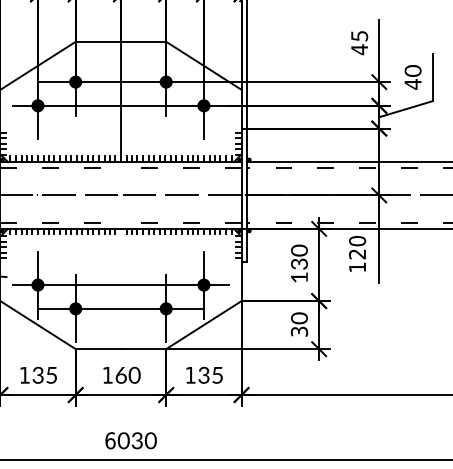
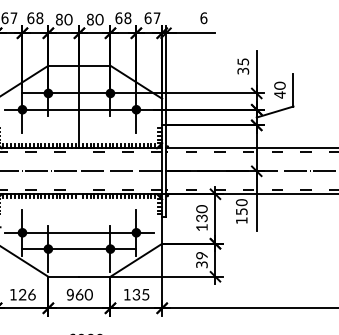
text: (359, 48) -> (243, 70), 4 -> 3
text: (357, 254) -> (241, 211), 120 -> 150
text: (300, 318) -> (202, 255), 0 -> 9
text: (43, 374) -> (26, 294), 35 -> 26
text: (106, 374) -> (69, 294), 1 -> 9

